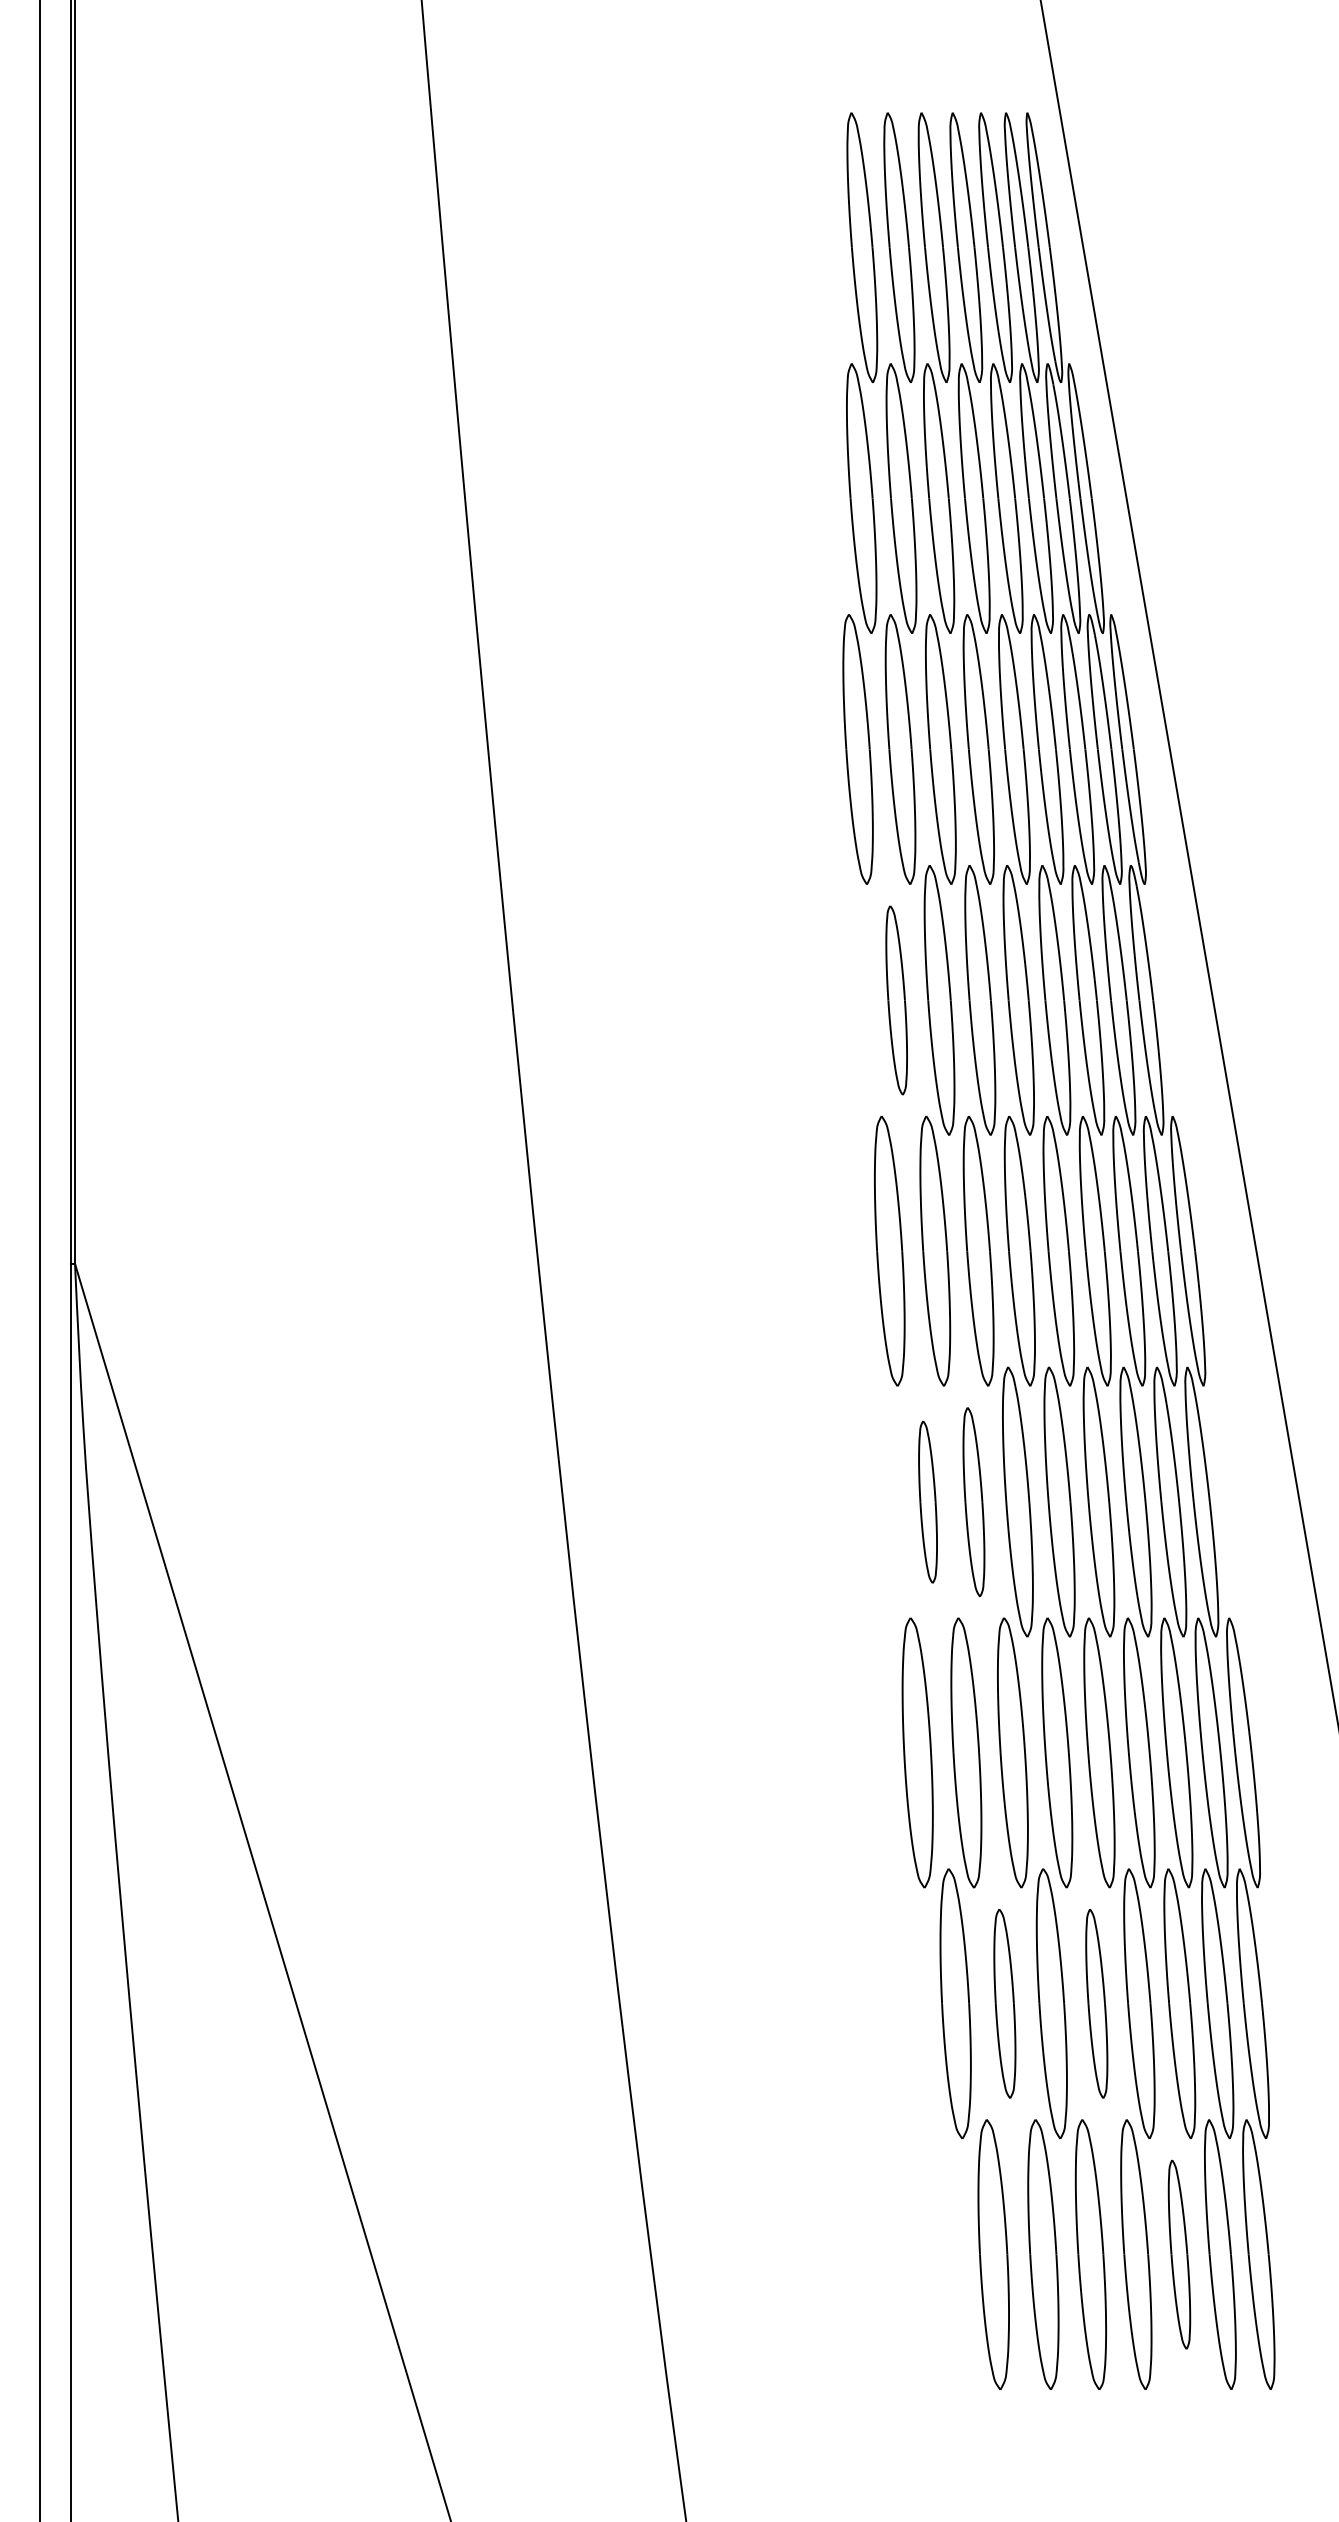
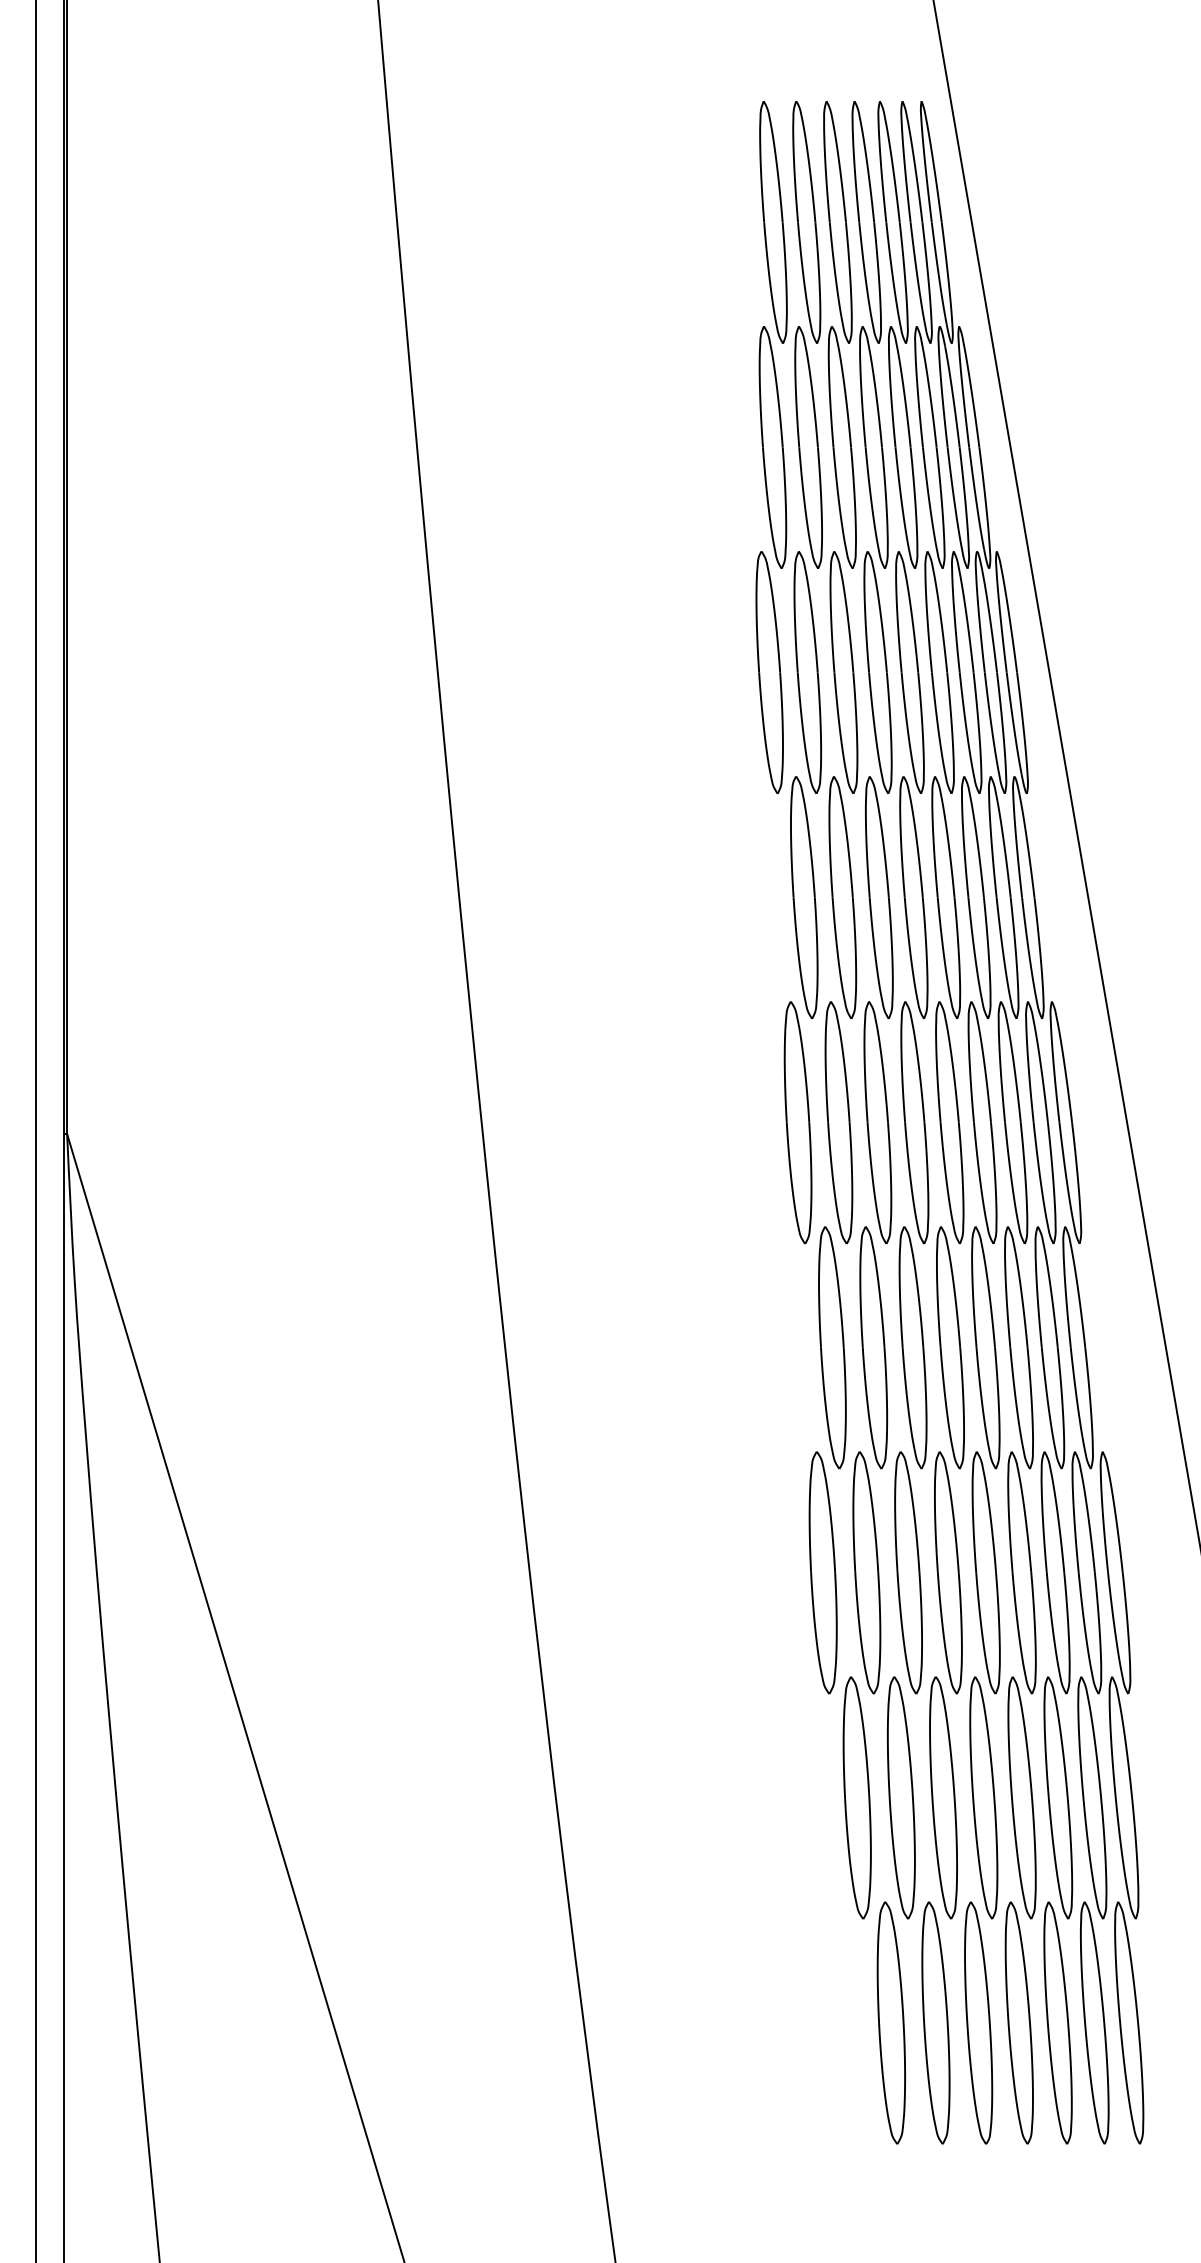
part: (896, 1000) -> (804, 897), size x1.43
part: (928, 1501) -> (832, 1347), size x1.67
part: (973, 1501) -> (873, 1347), size x1.43
part: (1004, 2003) -> (901, 1797), size x1.43
part: (1096, 2003) -> (983, 1797), size x1.43
part: (1178, 2254) -> (1057, 2022), size x1.43

